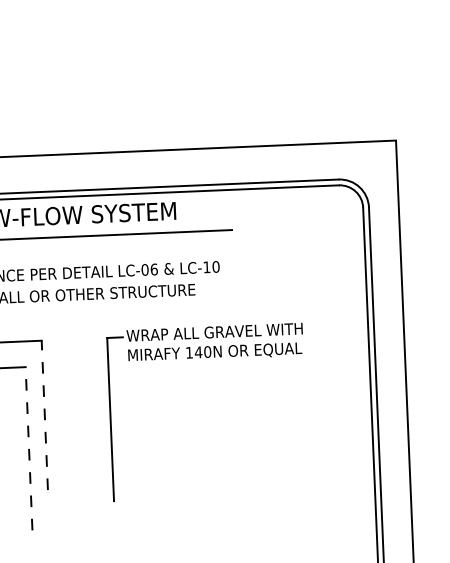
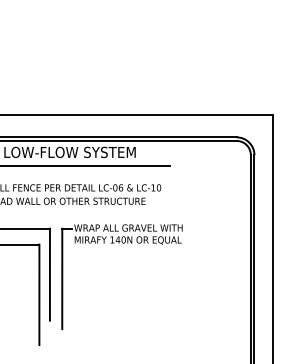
part: (206, 357) -> (122, 243), moved
line: (44, 415) -> (49, 274), dashed -> solid
line: (29, 448) -> (39, 294), dashed -> solid

